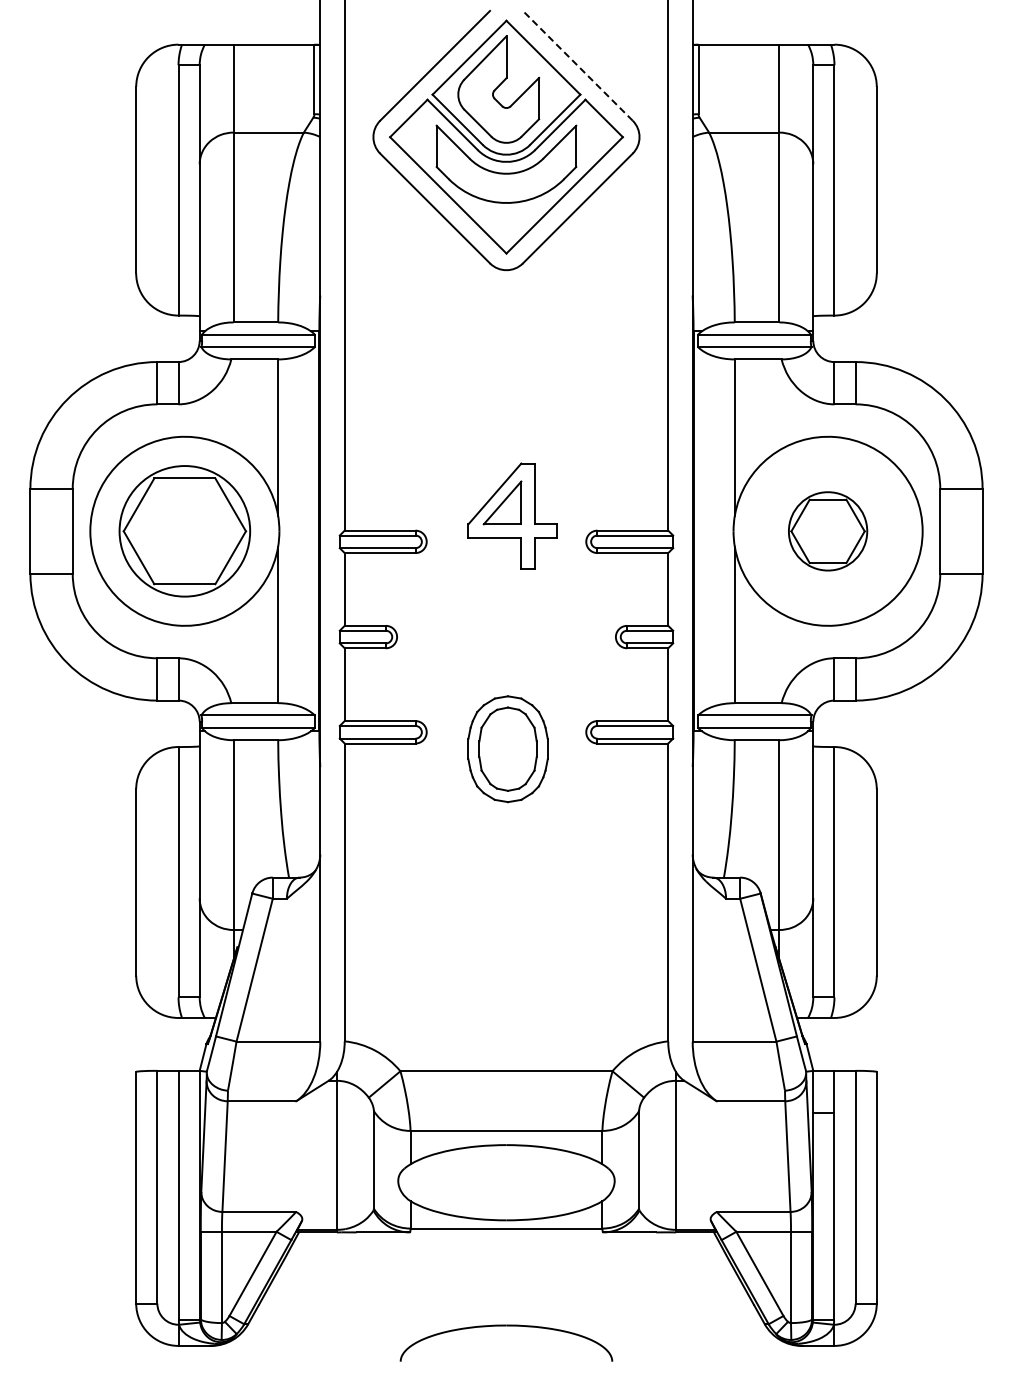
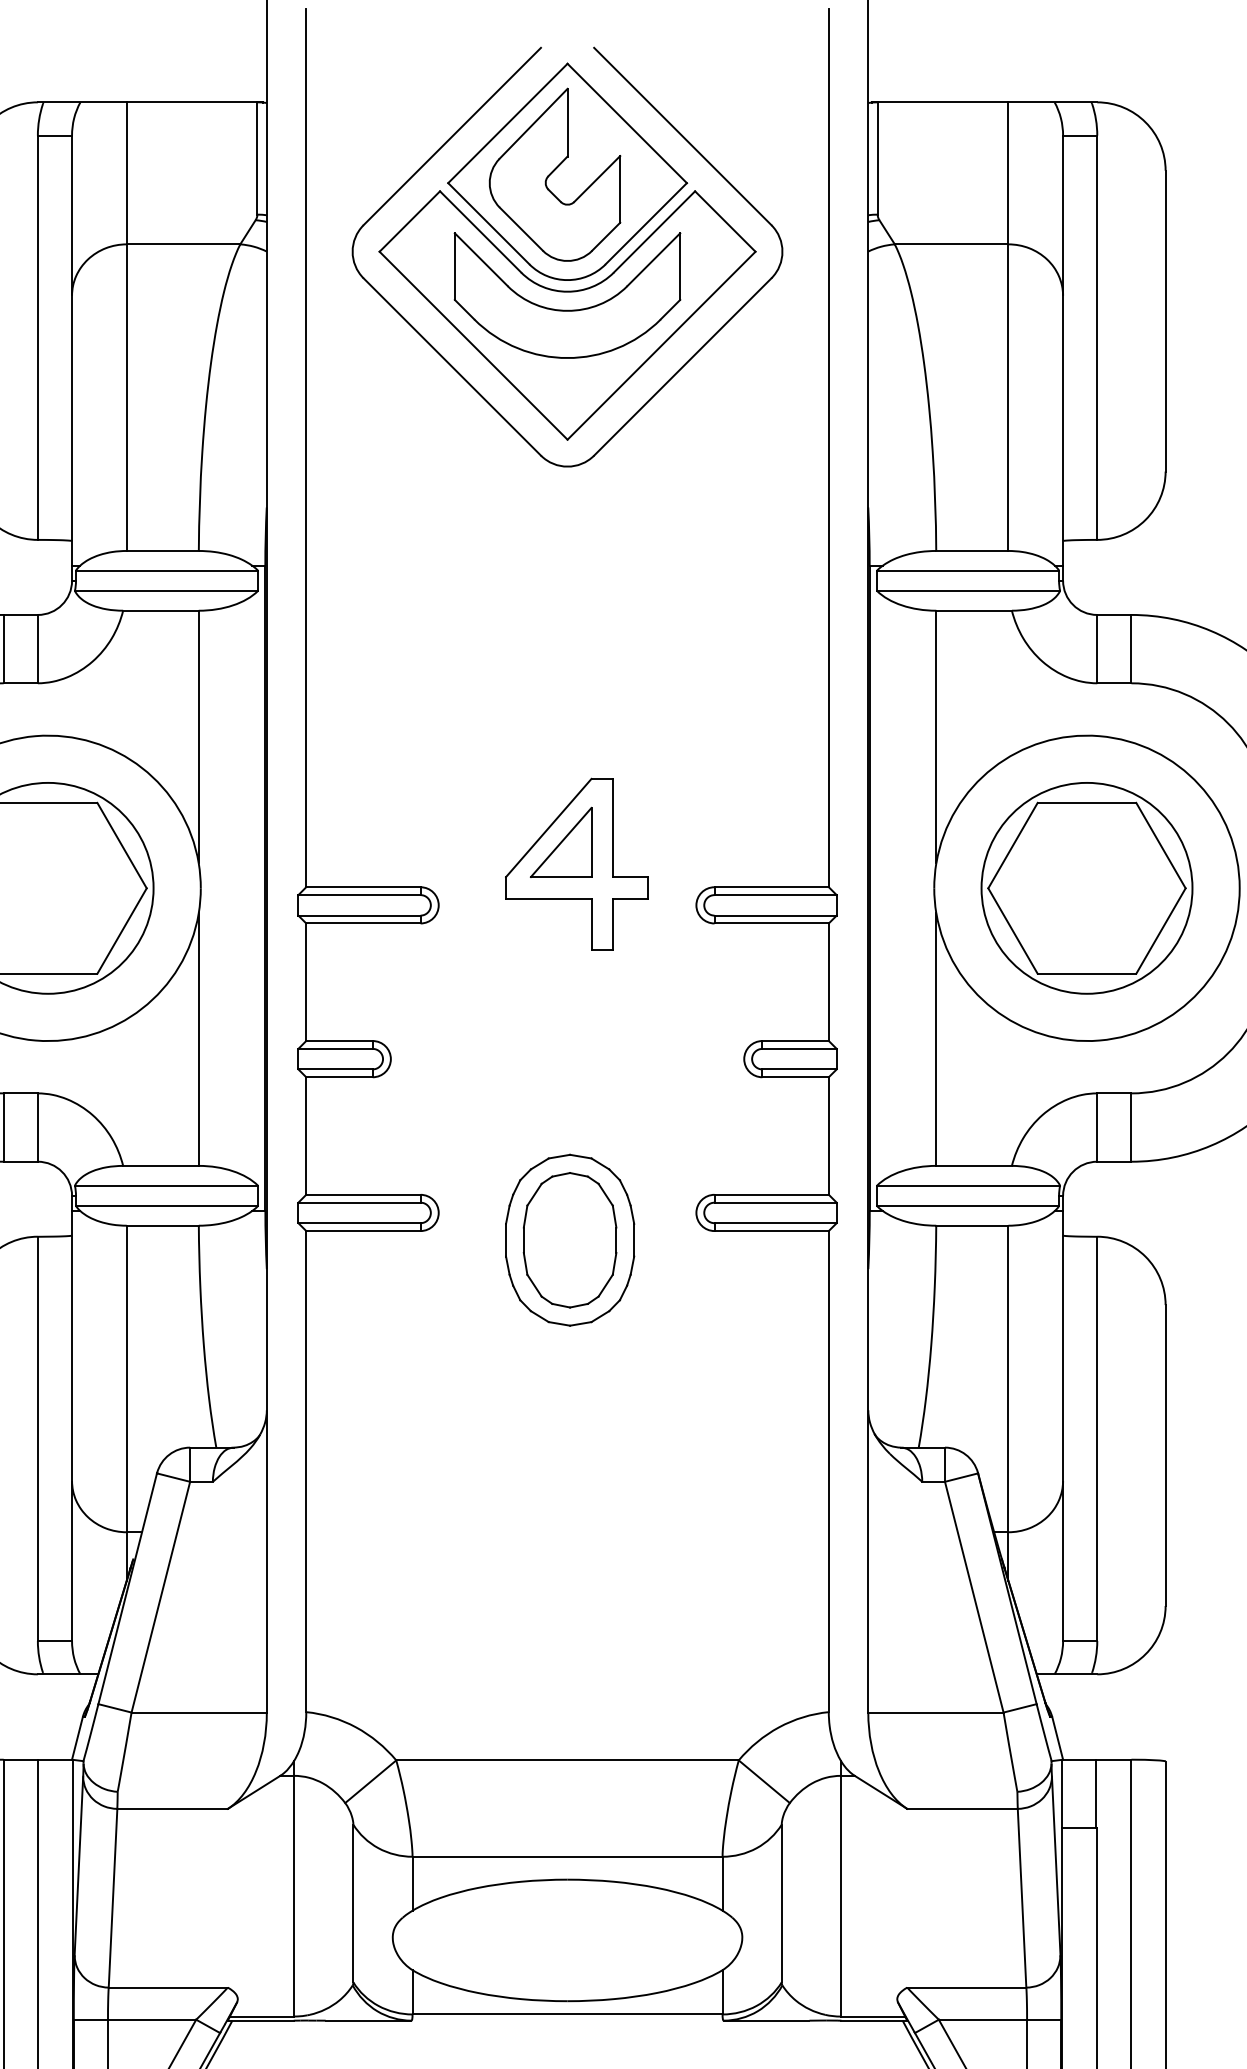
line: (577, 65) -> (682, 135), dashed -> solid
part: (827, 531) -> (1086, 888), size x1.67

